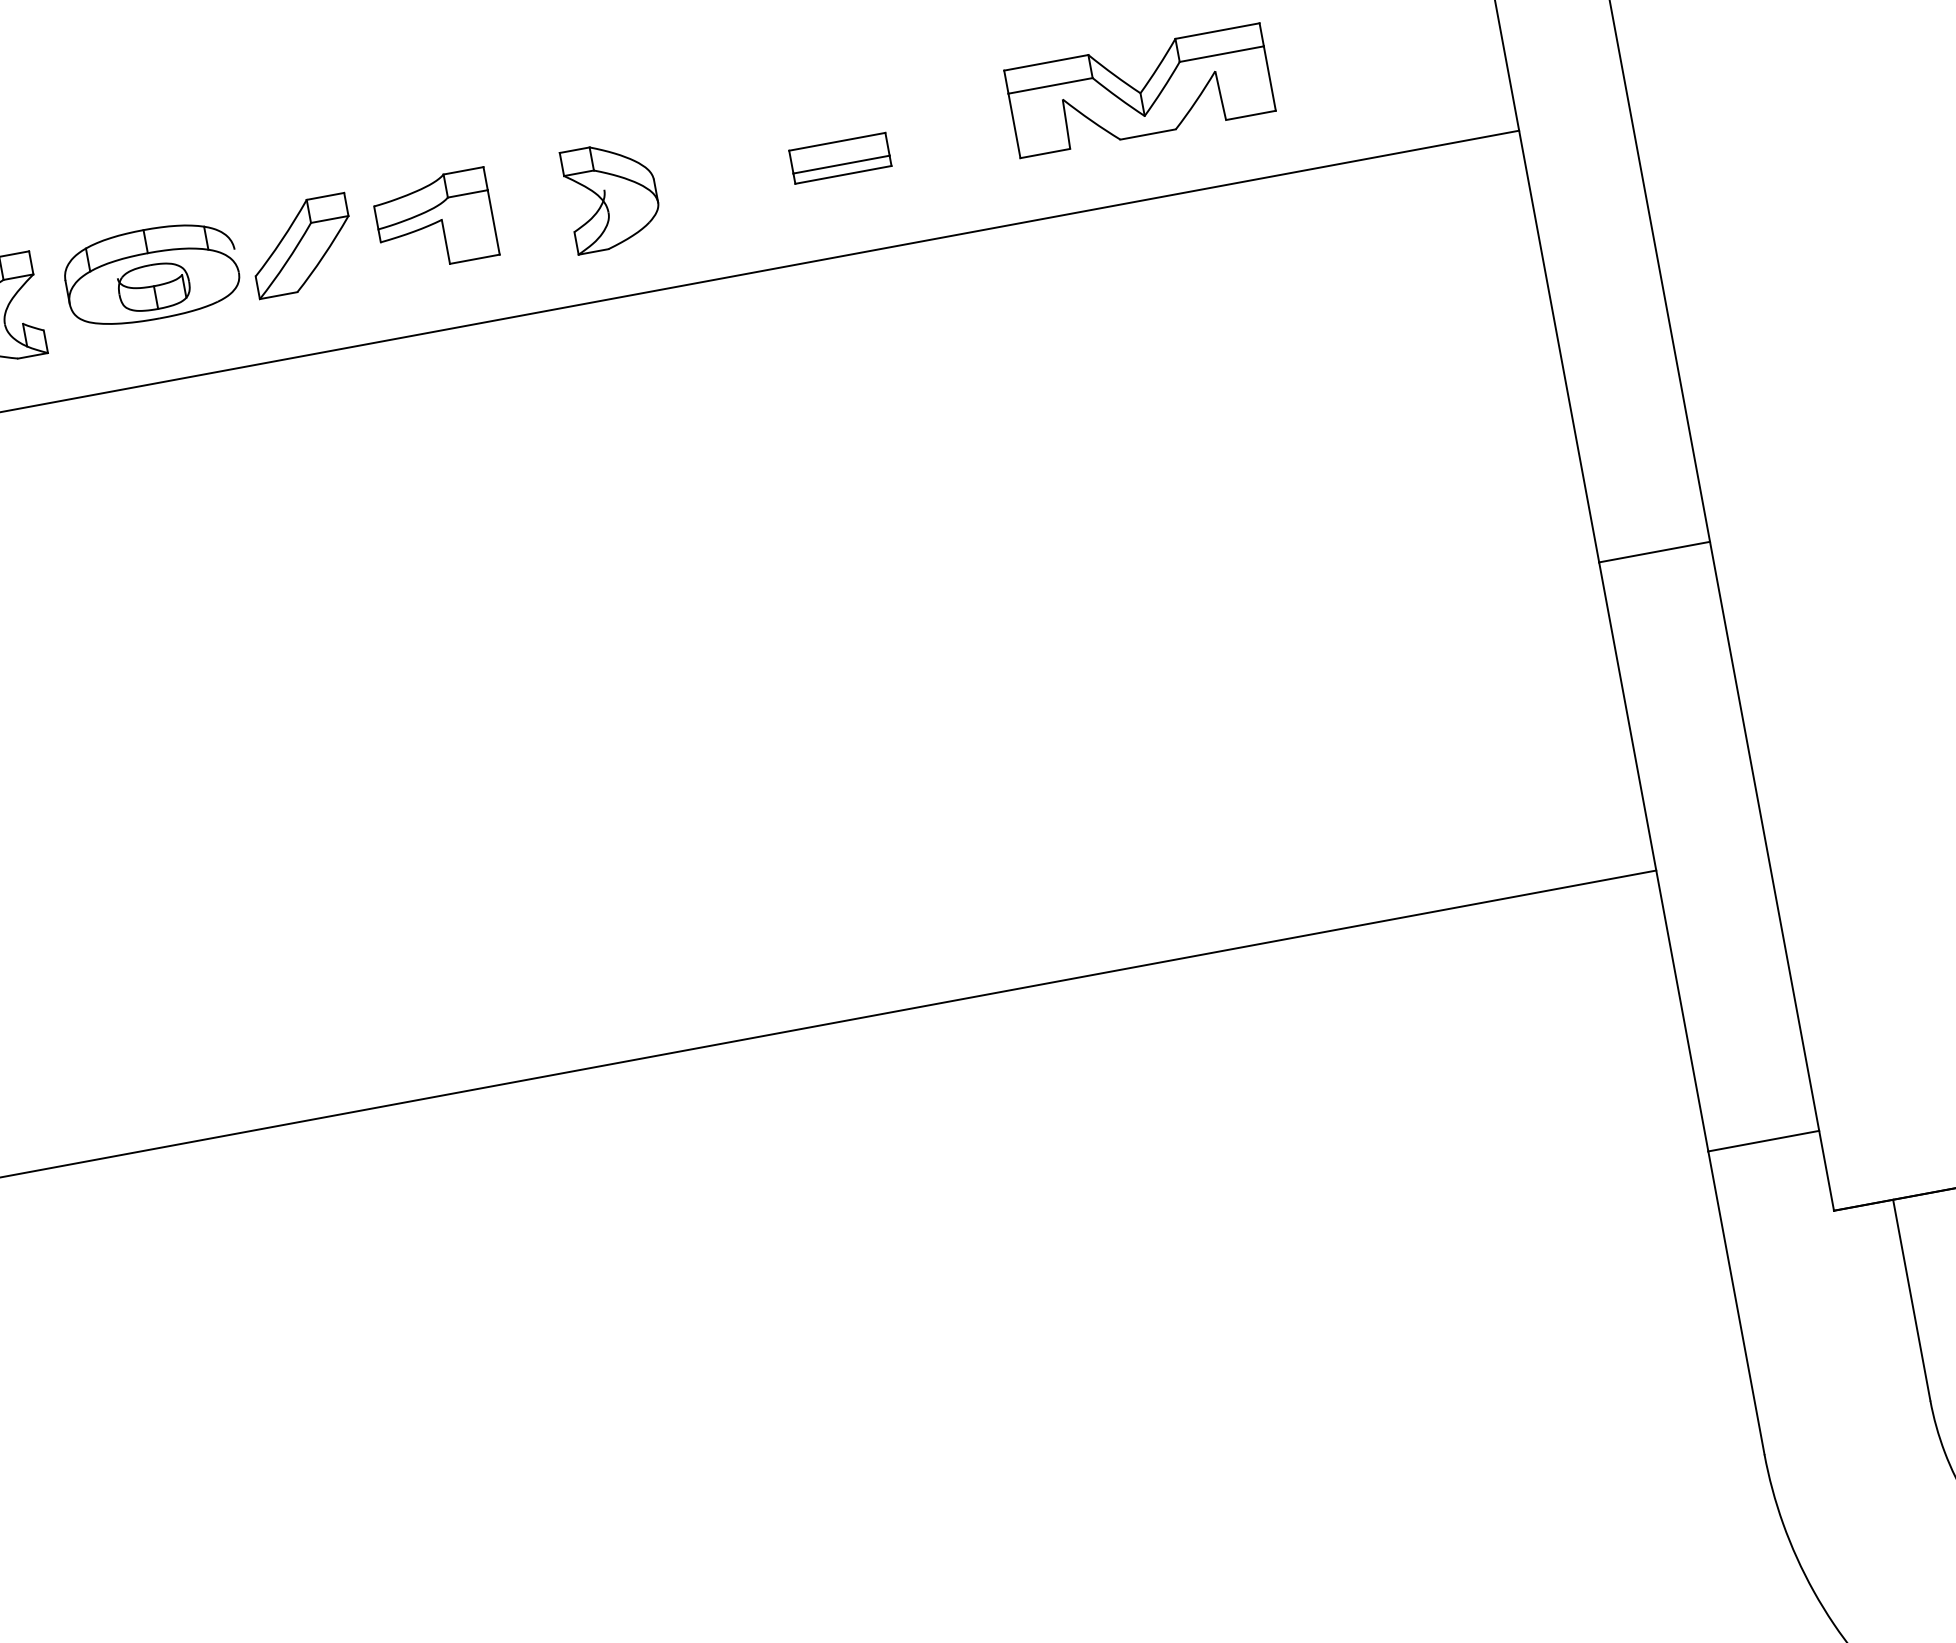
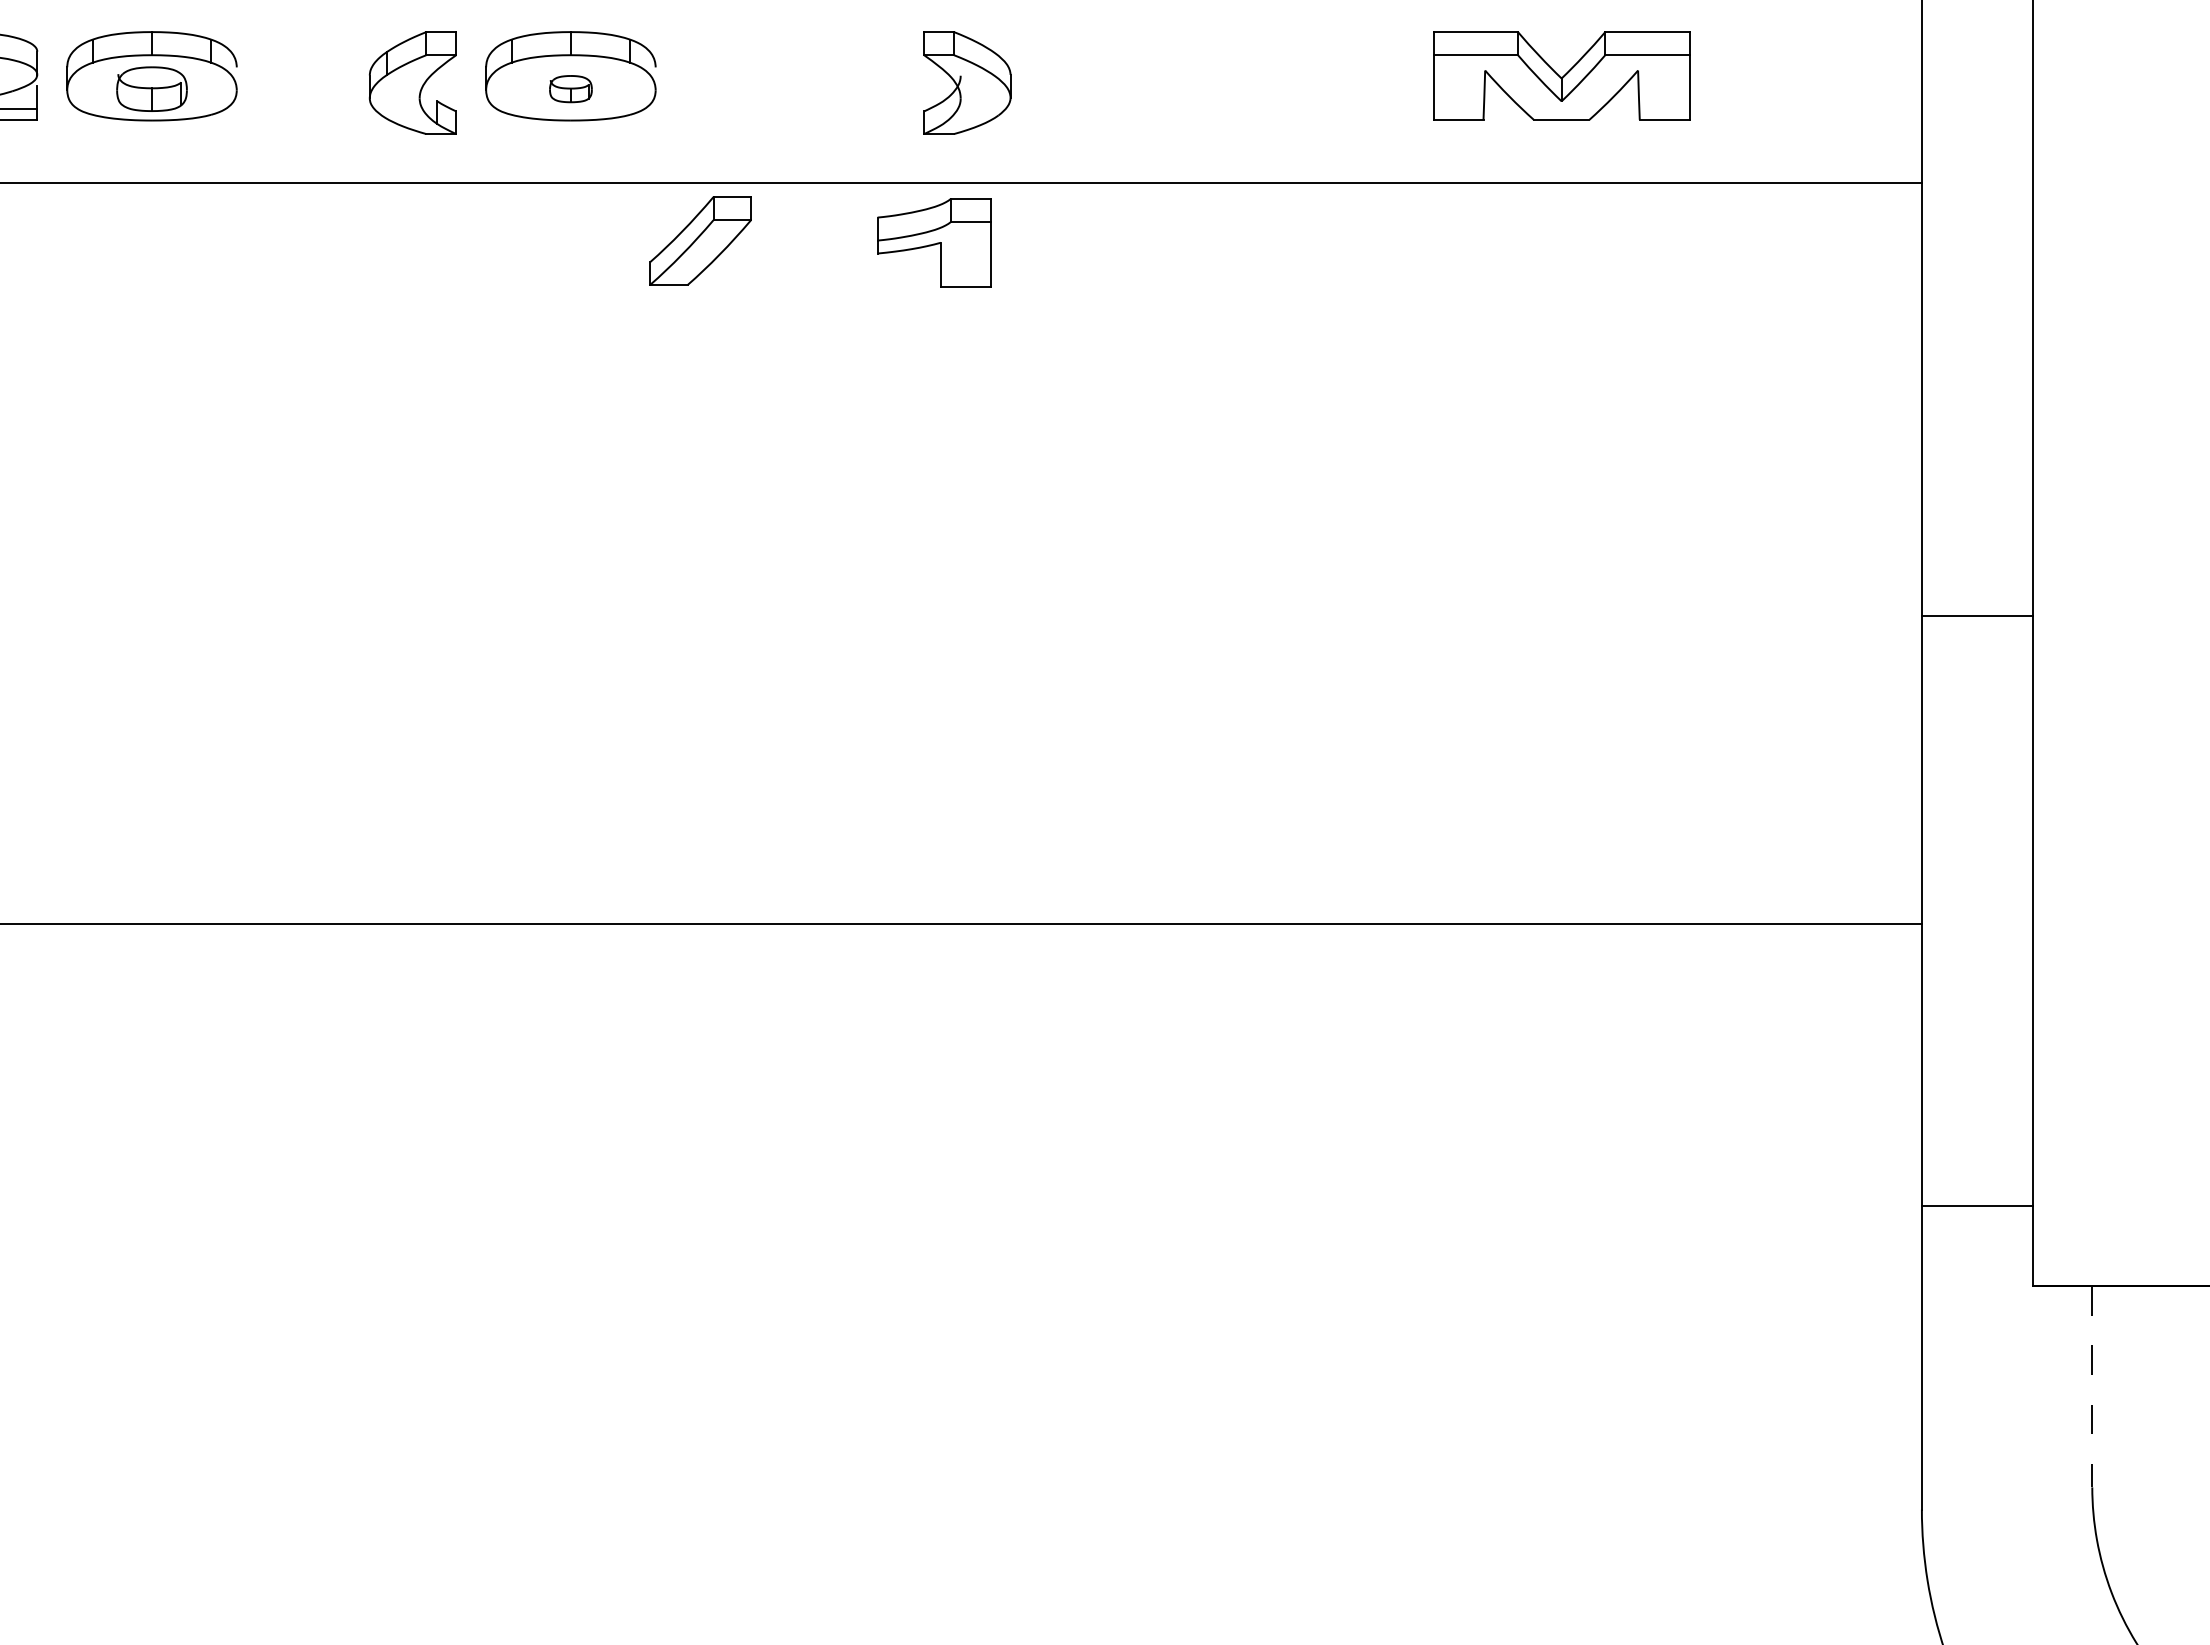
part: (839, 158) -> (1258, 87), removed
part: (612, 195) -> (967, 82), moved
part: (435, 220) -> (934, 242), moved
part: (301, 245) -> (700, 240), moved
part: (153, 286) -> (570, 88), size x0.6
line: (1911, 1299) -> (2092, 1386), solid -> dashed

